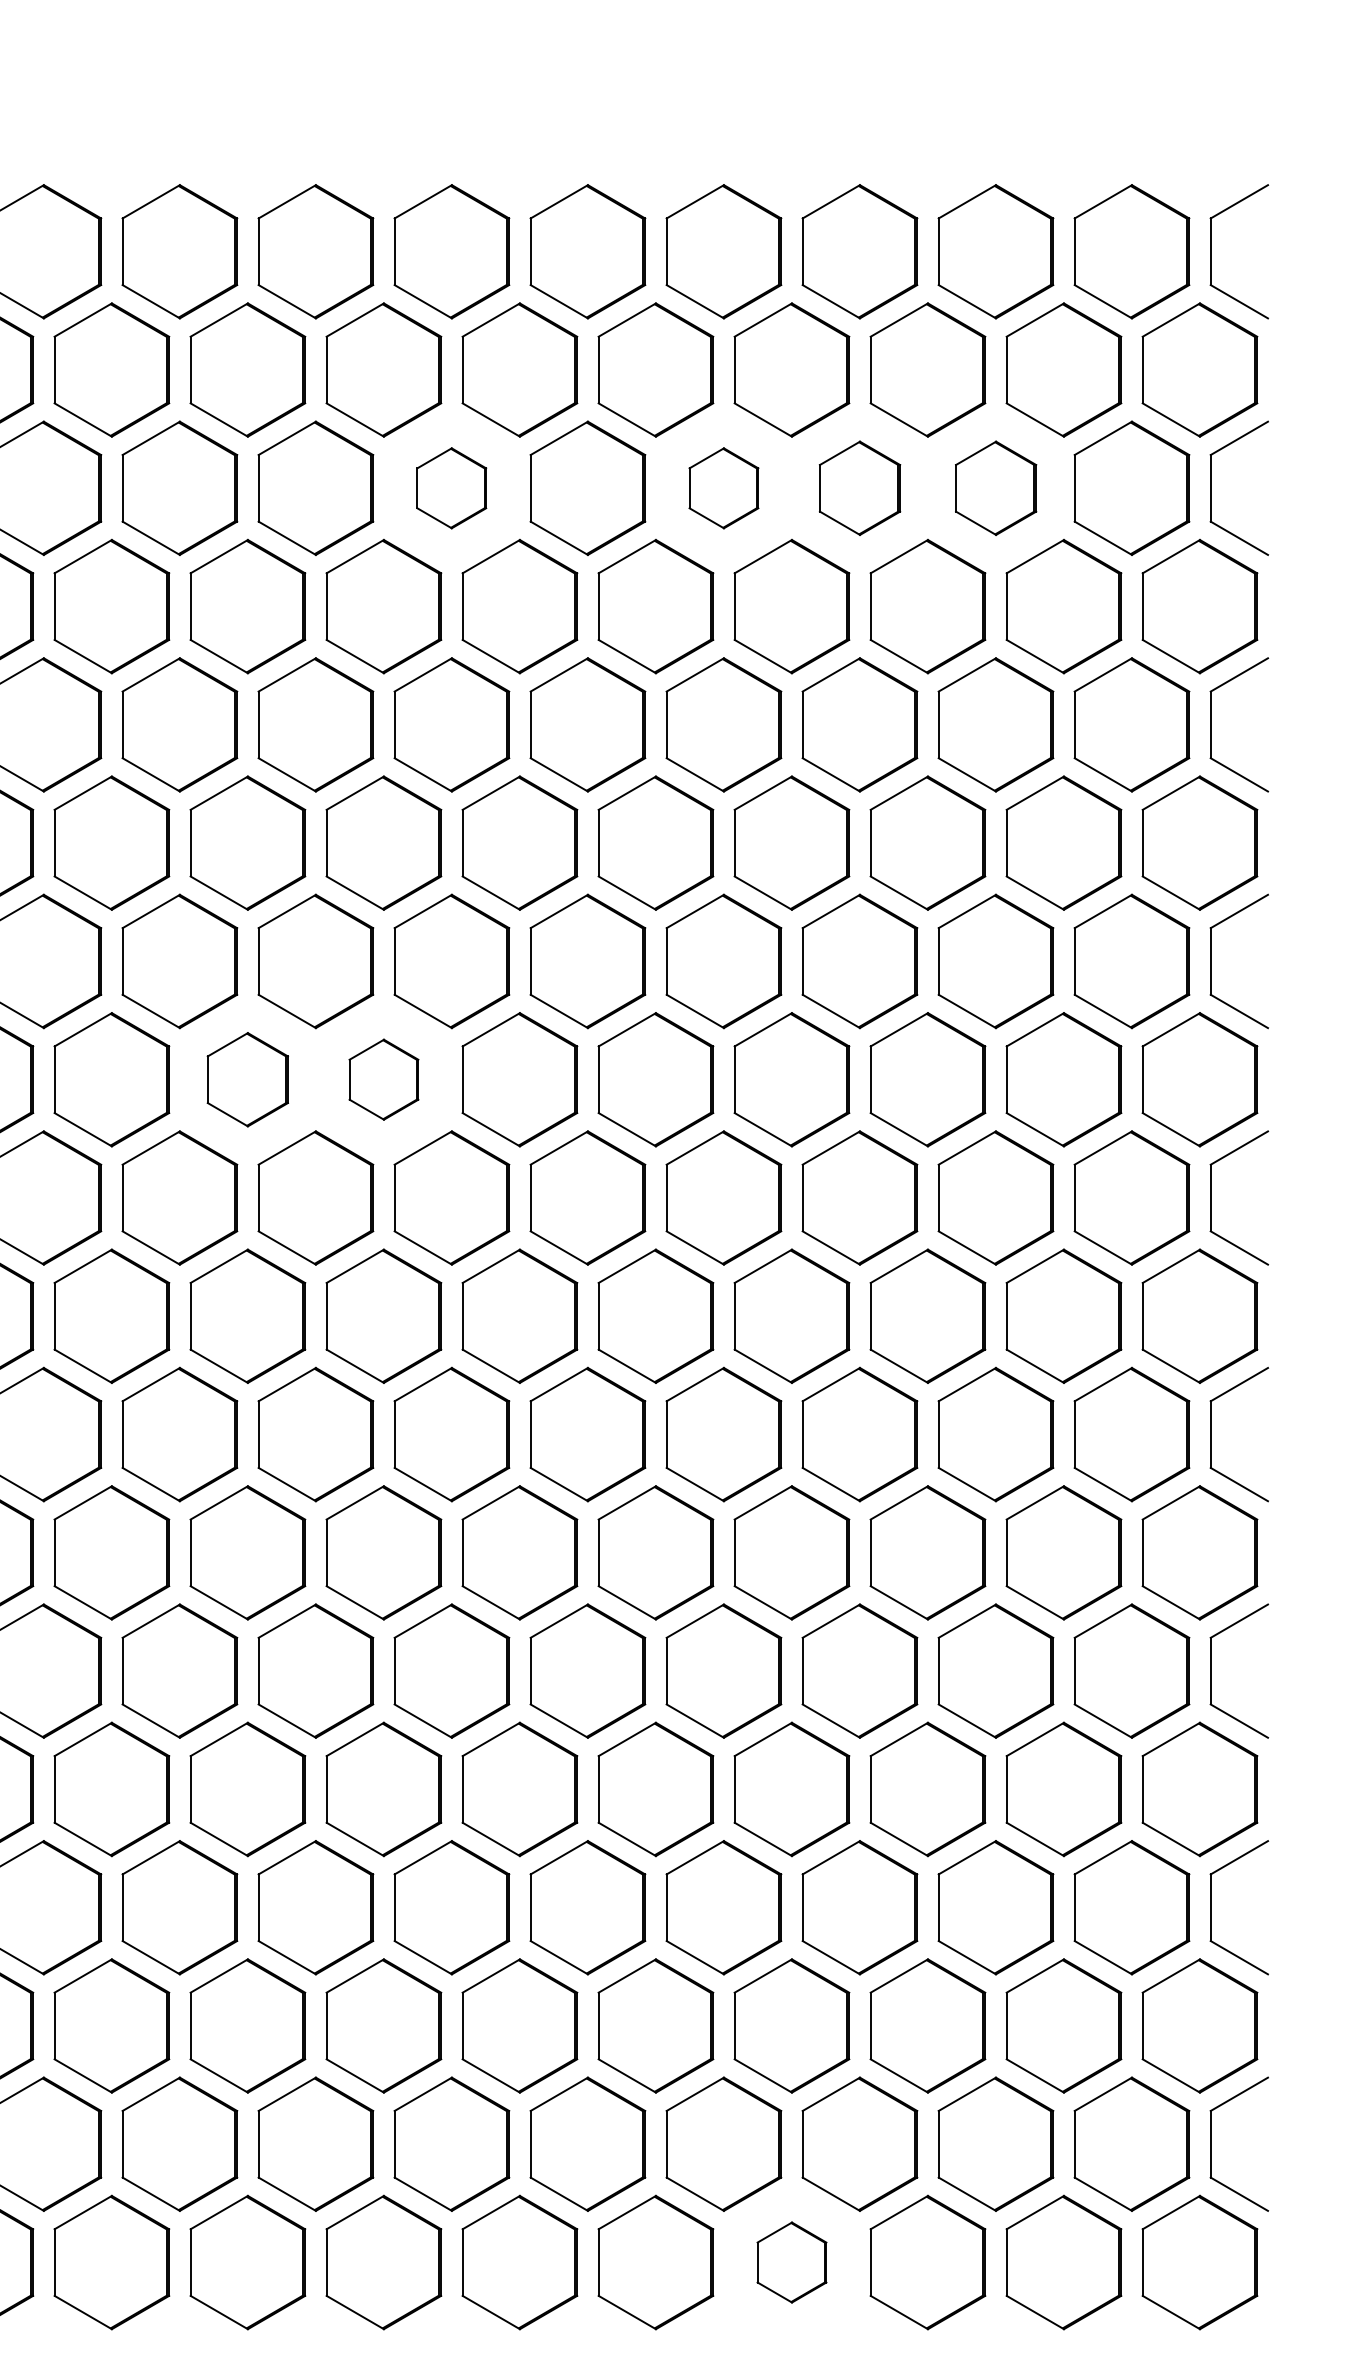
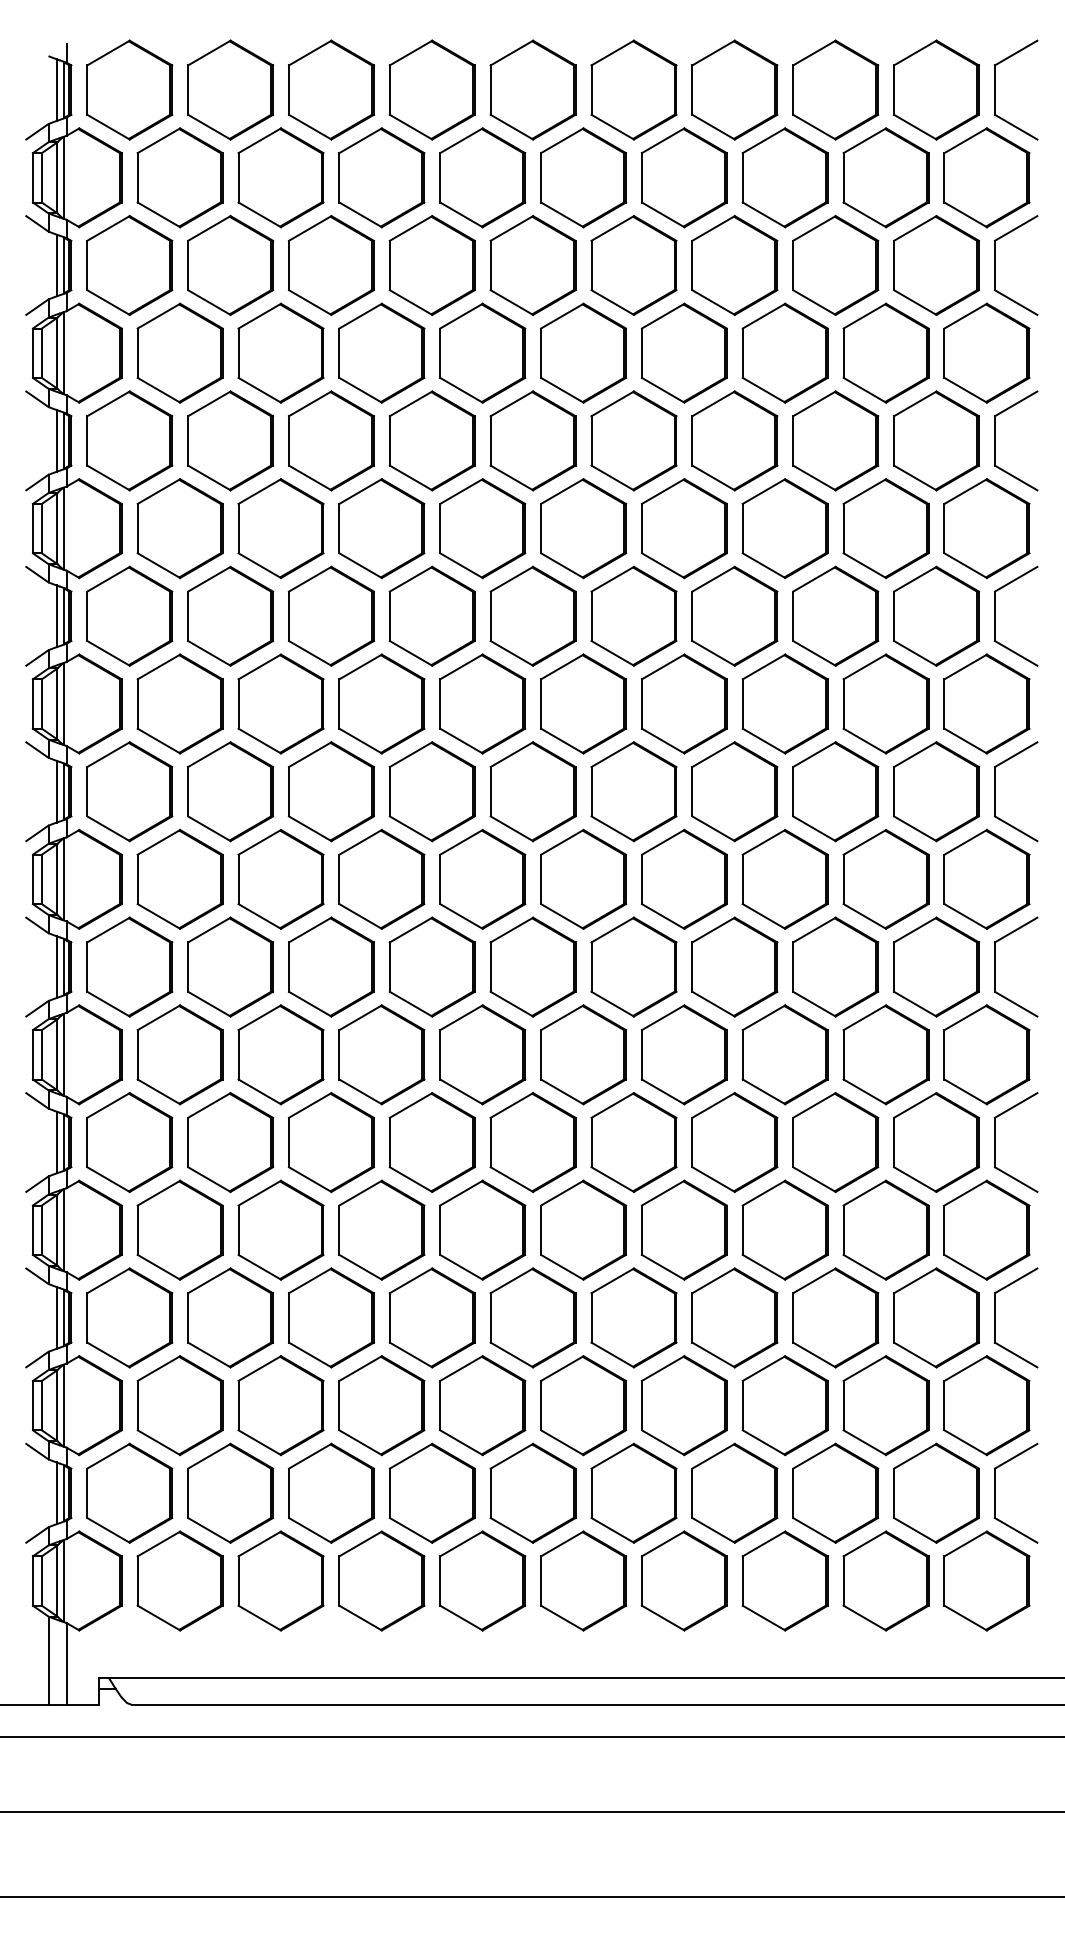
part: (450, 488) -> (431, 265), size x1.67
part: (723, 488) -> (633, 265), size x1.67
part: (859, 488) -> (734, 265), size x1.43
part: (995, 488) -> (835, 265), size x1.43
part: (247, 1079) -> (280, 703), size x1.43
part: (383, 1079) -> (381, 703), size x1.67
part: (792, 2261) -> (684, 1580), size x1.67

